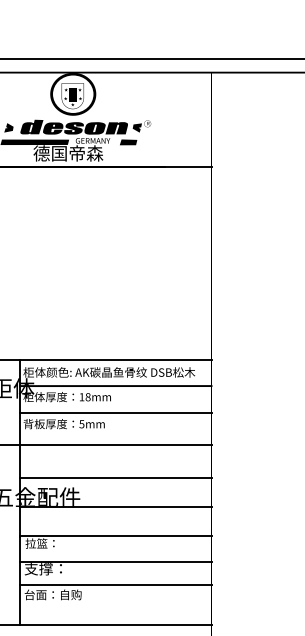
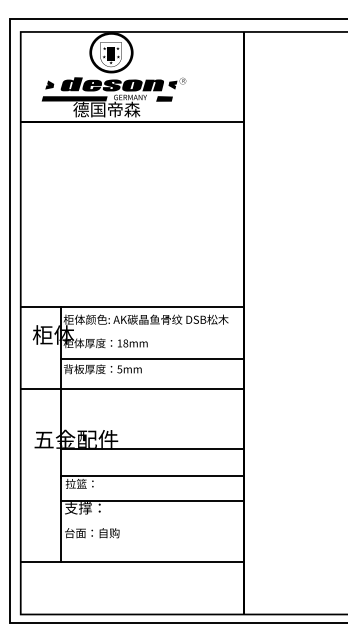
line: (115, 385) -> (152, 332), removed
line: (115, 477) -> (152, 420), removed
line: (115, 584) -> (152, 523), removed

